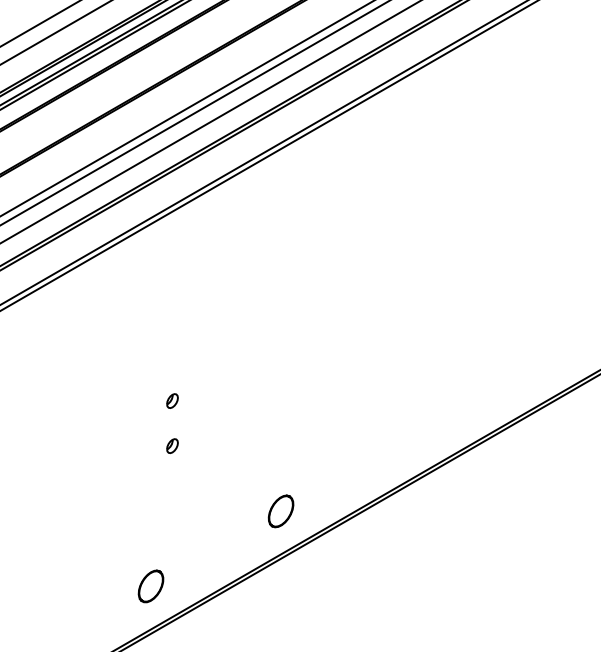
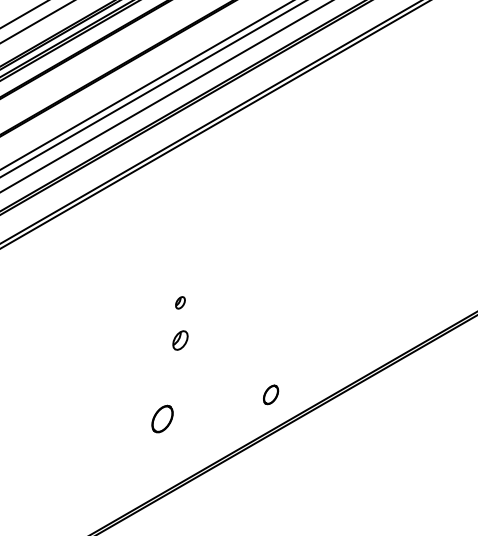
part: (172, 445) -> (180, 339), size x1.6
part: (280, 511) -> (270, 394), size x0.7
part: (150, 586) -> (162, 419), moved

